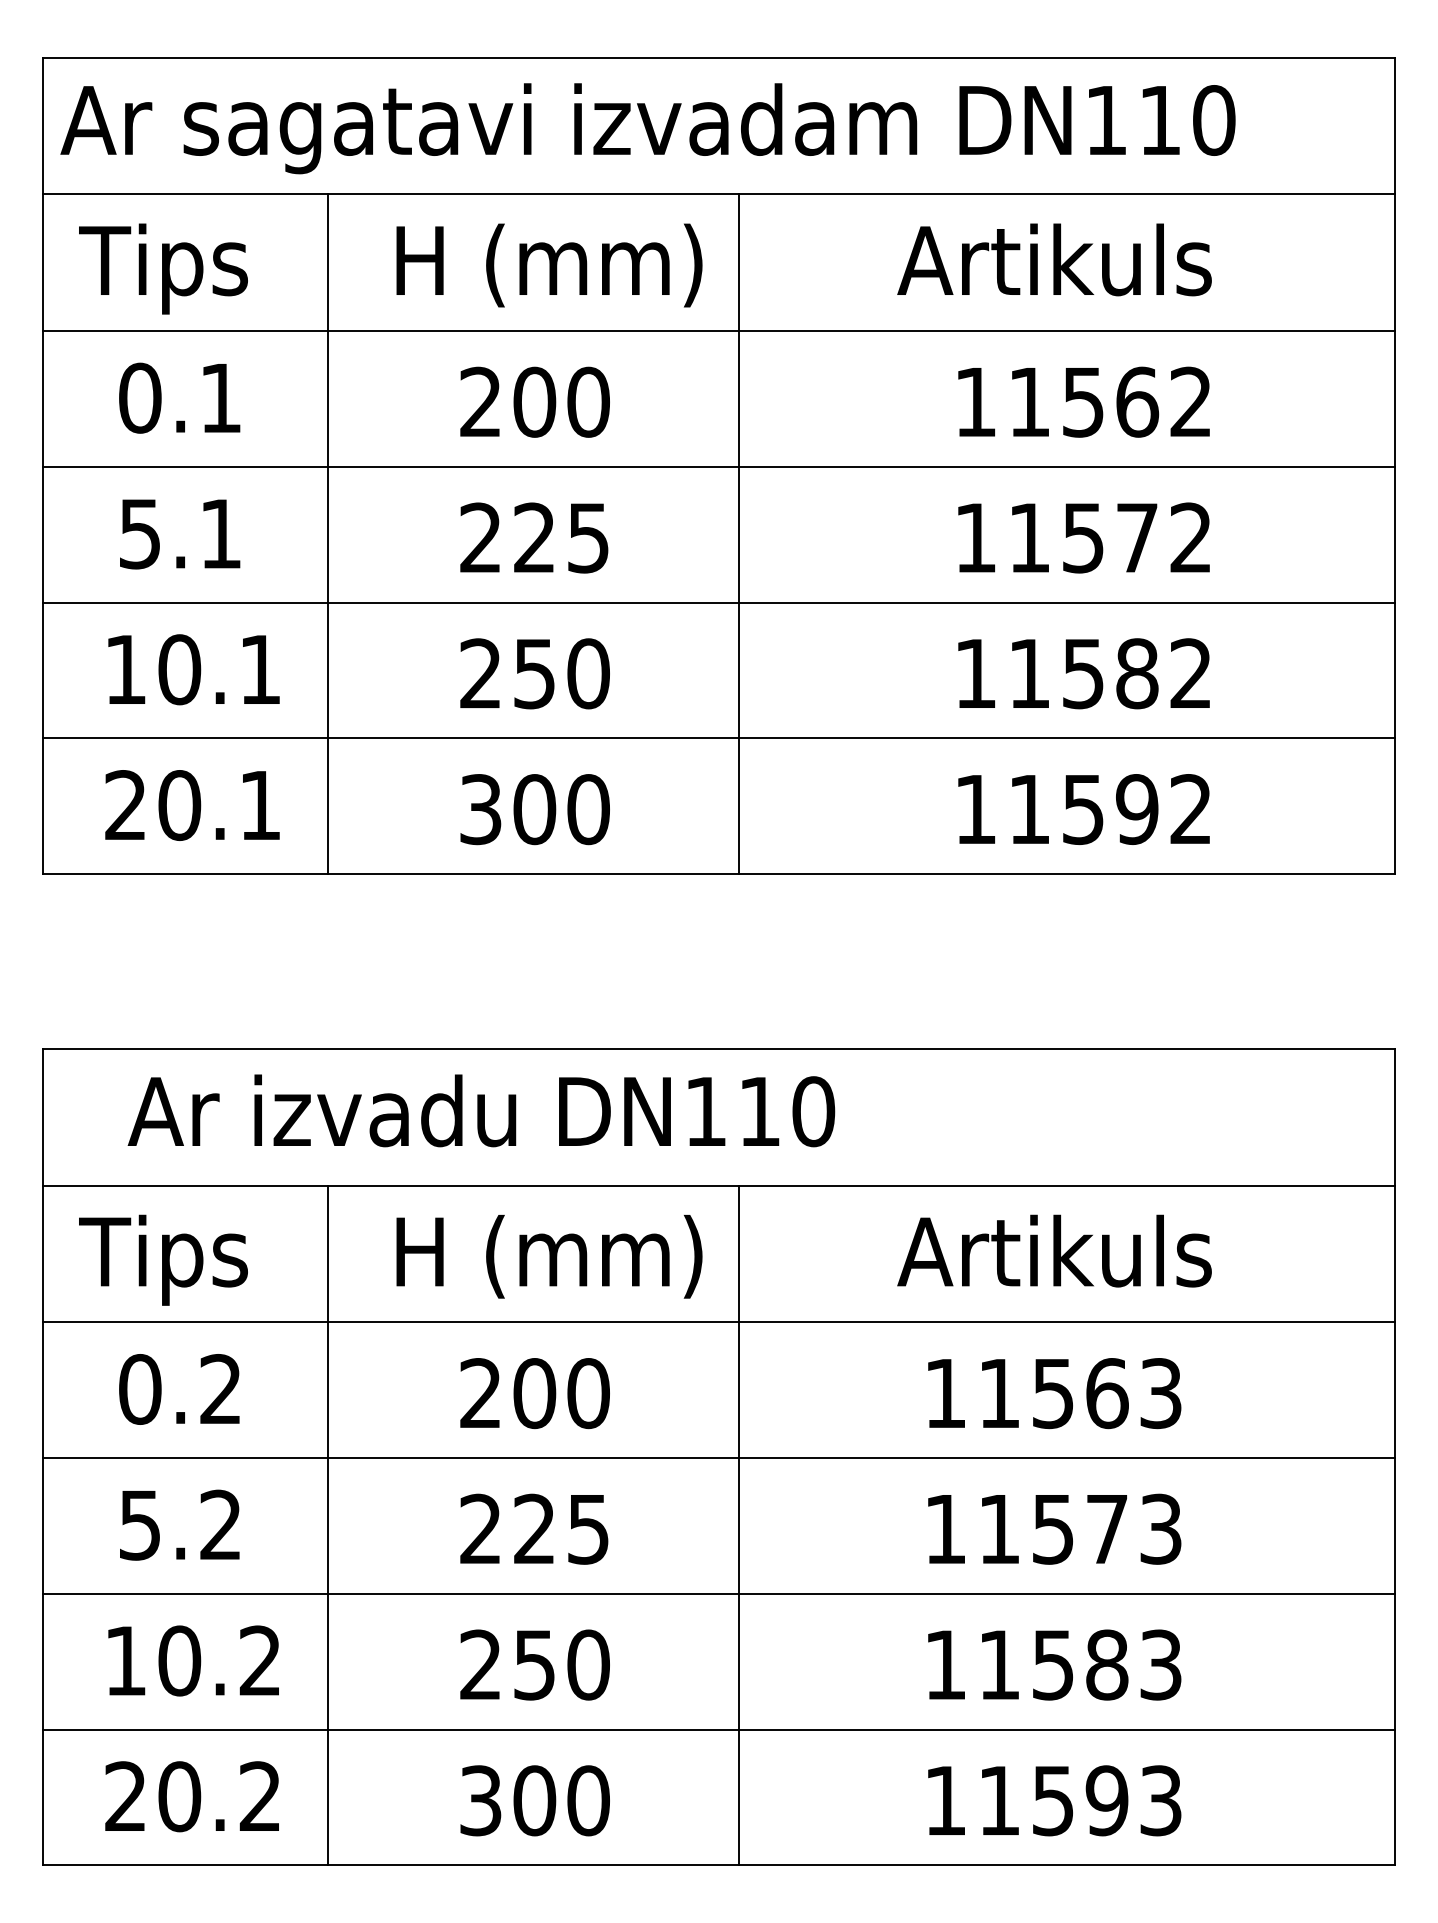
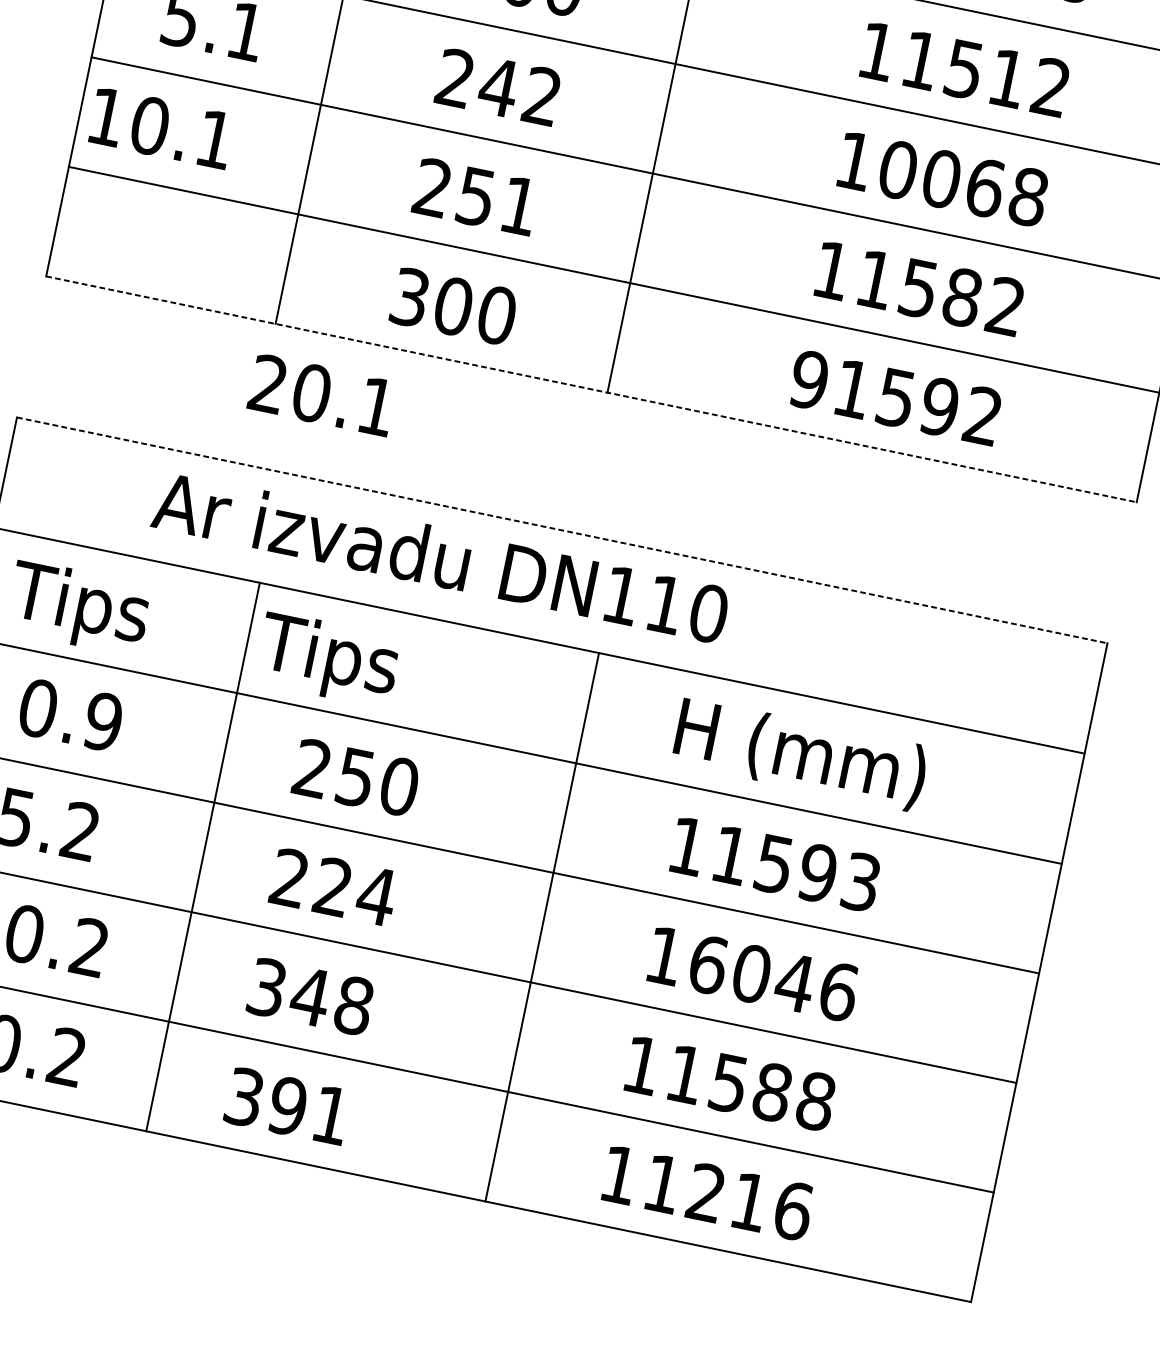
text: (1137, 401) -> (1008, 77), 11562 -> 11512
text: (560, 537) -> (519, 91), 225 -> 242
text: (1110, 537) -> (963, 183), 11572 -> 10068
text: (193, 669) -> (161, 128), moved
text: (588, 673) -> (519, 205), 250 -> 251
text: (192, 805) -> (322, 395), moved
text: (975, 809) -> (809, 380), 11592 -> 91592
line: (718, 874) -> (590, 389), solid -> dashed
line: (718, 1048) -> (561, 530), solid -> dashed
text: (481, 1110) -> (441, 557), moved
text: (1054, 1256) -> (798, 753), Artikuls -> H (mm)
text: (545, 1259) -> (387, 671), H (mm) -> Tips
text: (220, 1389) -> (103, 721), 0.2 -> 0.9
text: (534, 1393) -> (355, 777), 200 -> 250
text: (1106, 1393) -> (817, 873), 11563 -> 11593
line: (327, 1525) -> (203, 857), moved
line: (738, 1525) -> (541, 927), moved
text: (1080, 1528) -> (773, 977), 11573 -> 16046
text: (588, 1529) -> (376, 896), 225 -> 224
text: (534, 1664) -> (310, 996), 250 -> 348
text: (1161, 1664) -> (816, 1101), 11583 -> 11588
text: (561, 1800) -> (309, 1110), 300 -> 391
text: (1107, 1800) -> (750, 1201), 11593 -> 11216

